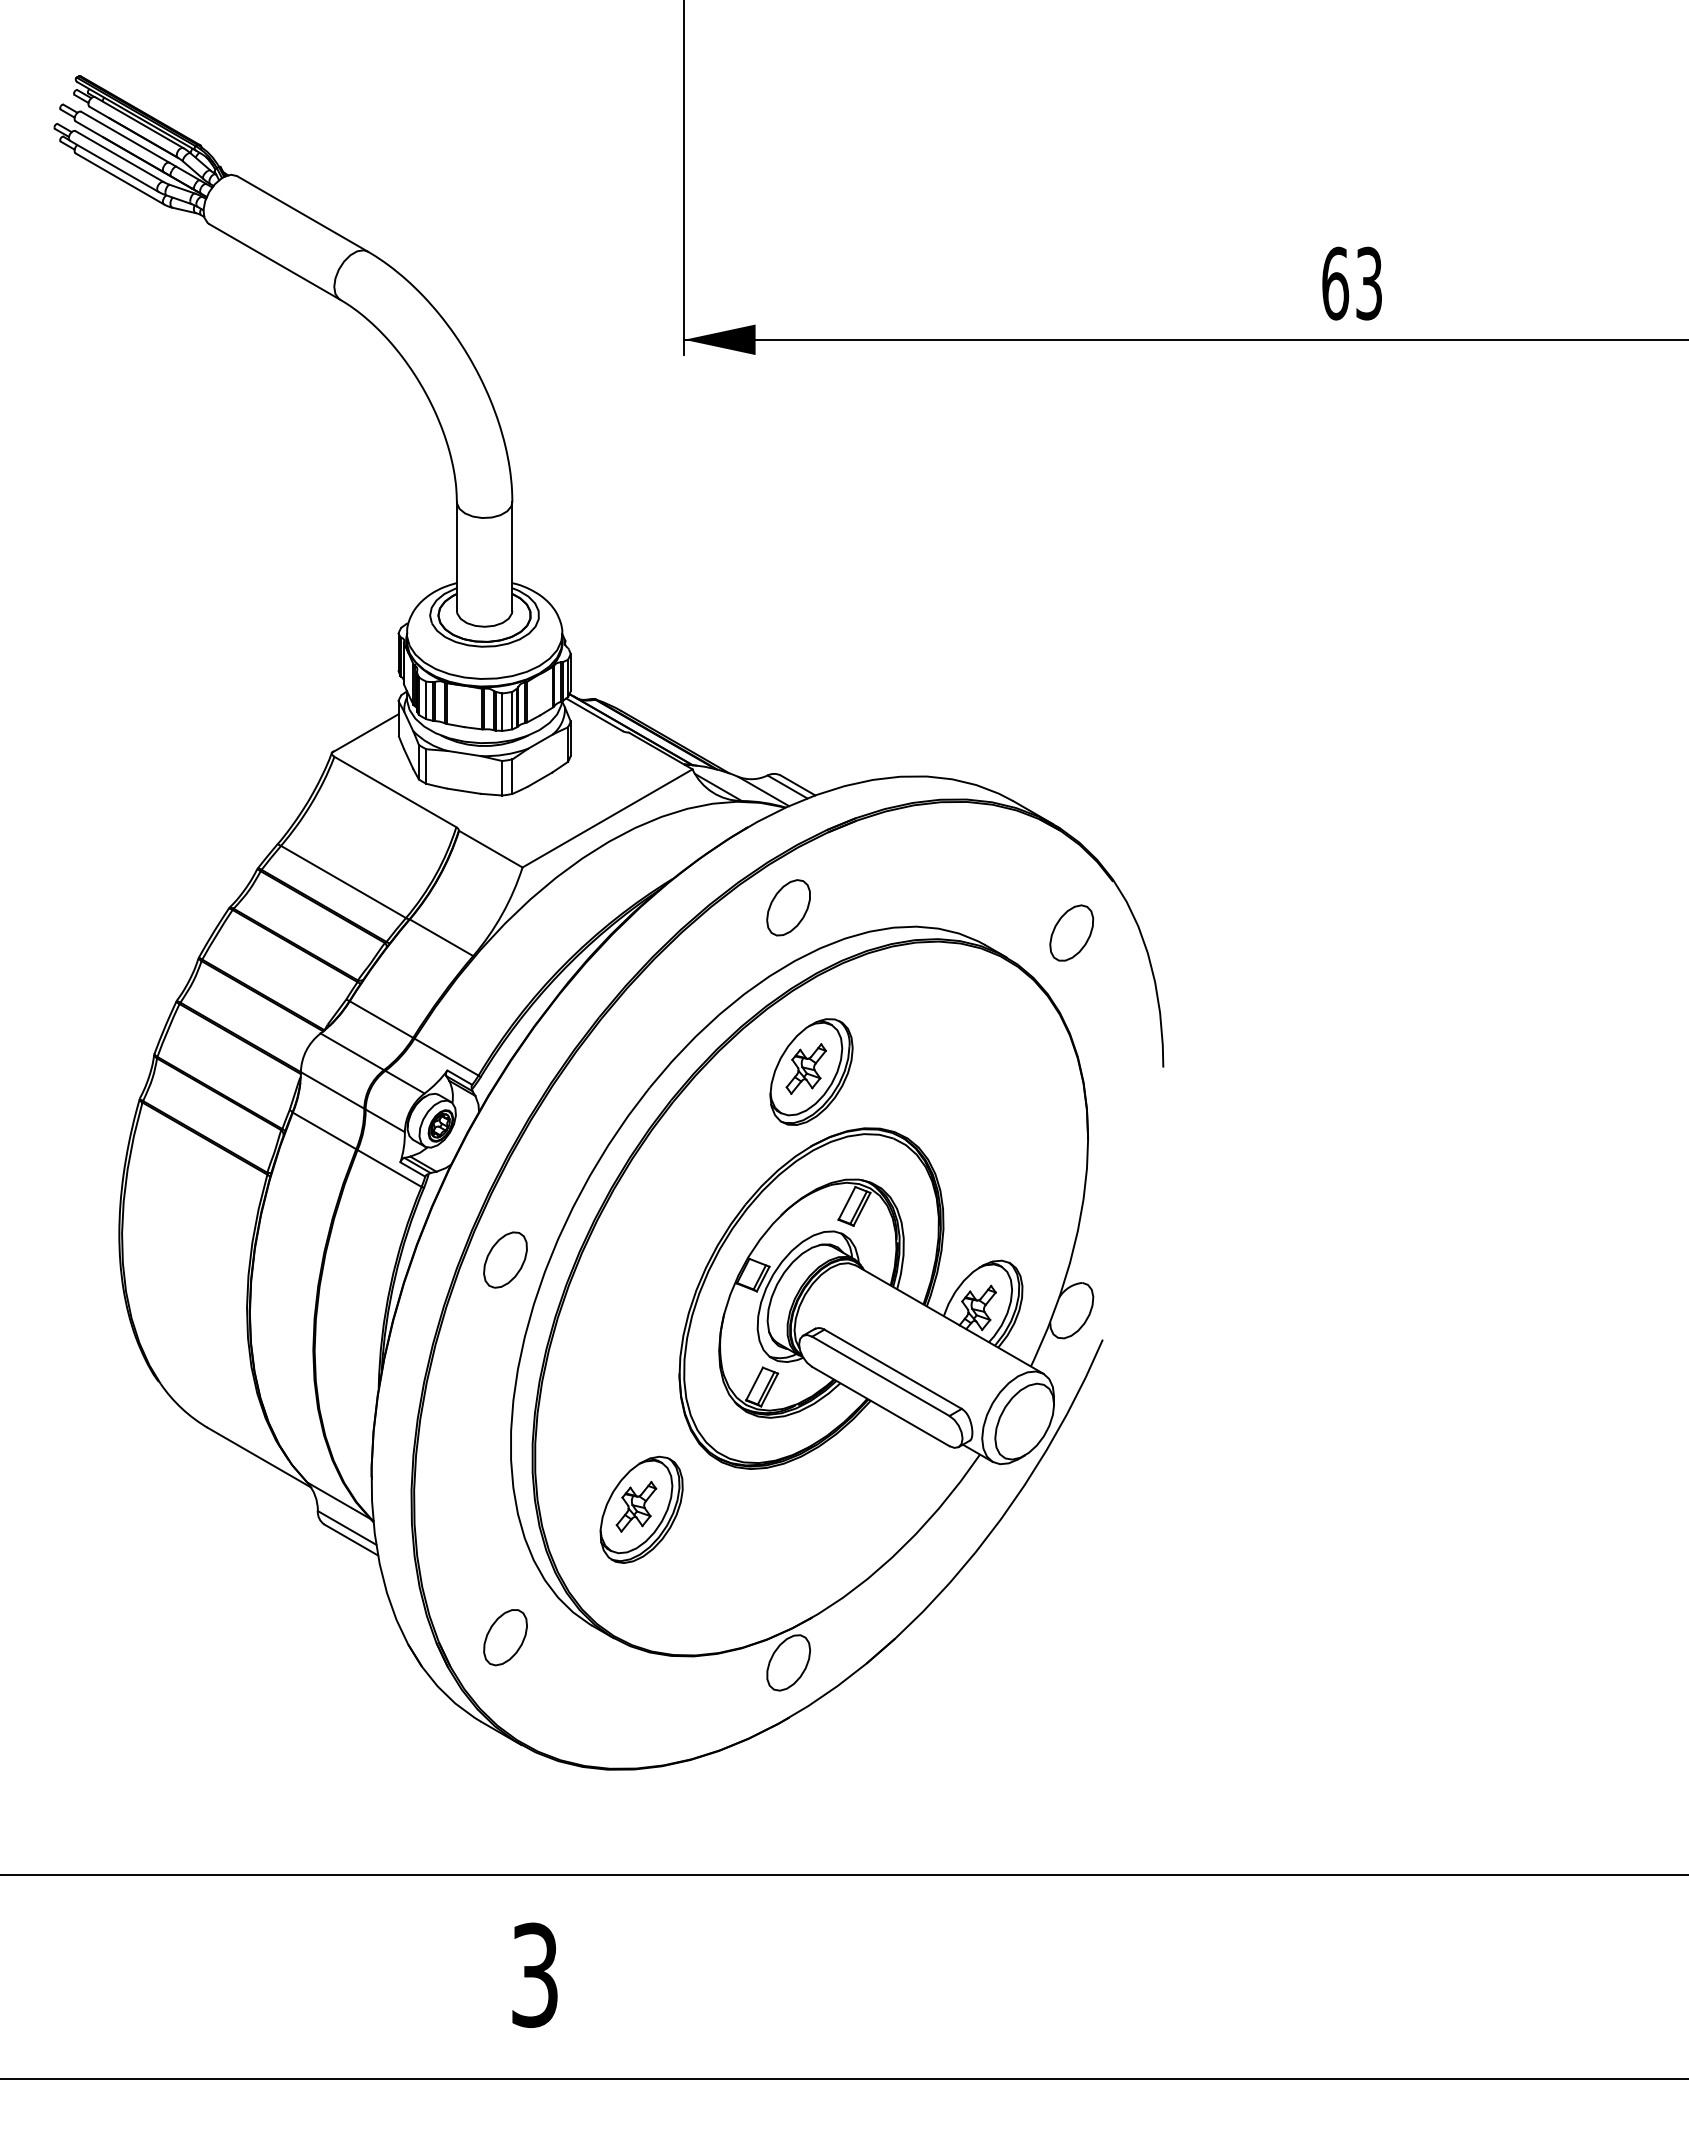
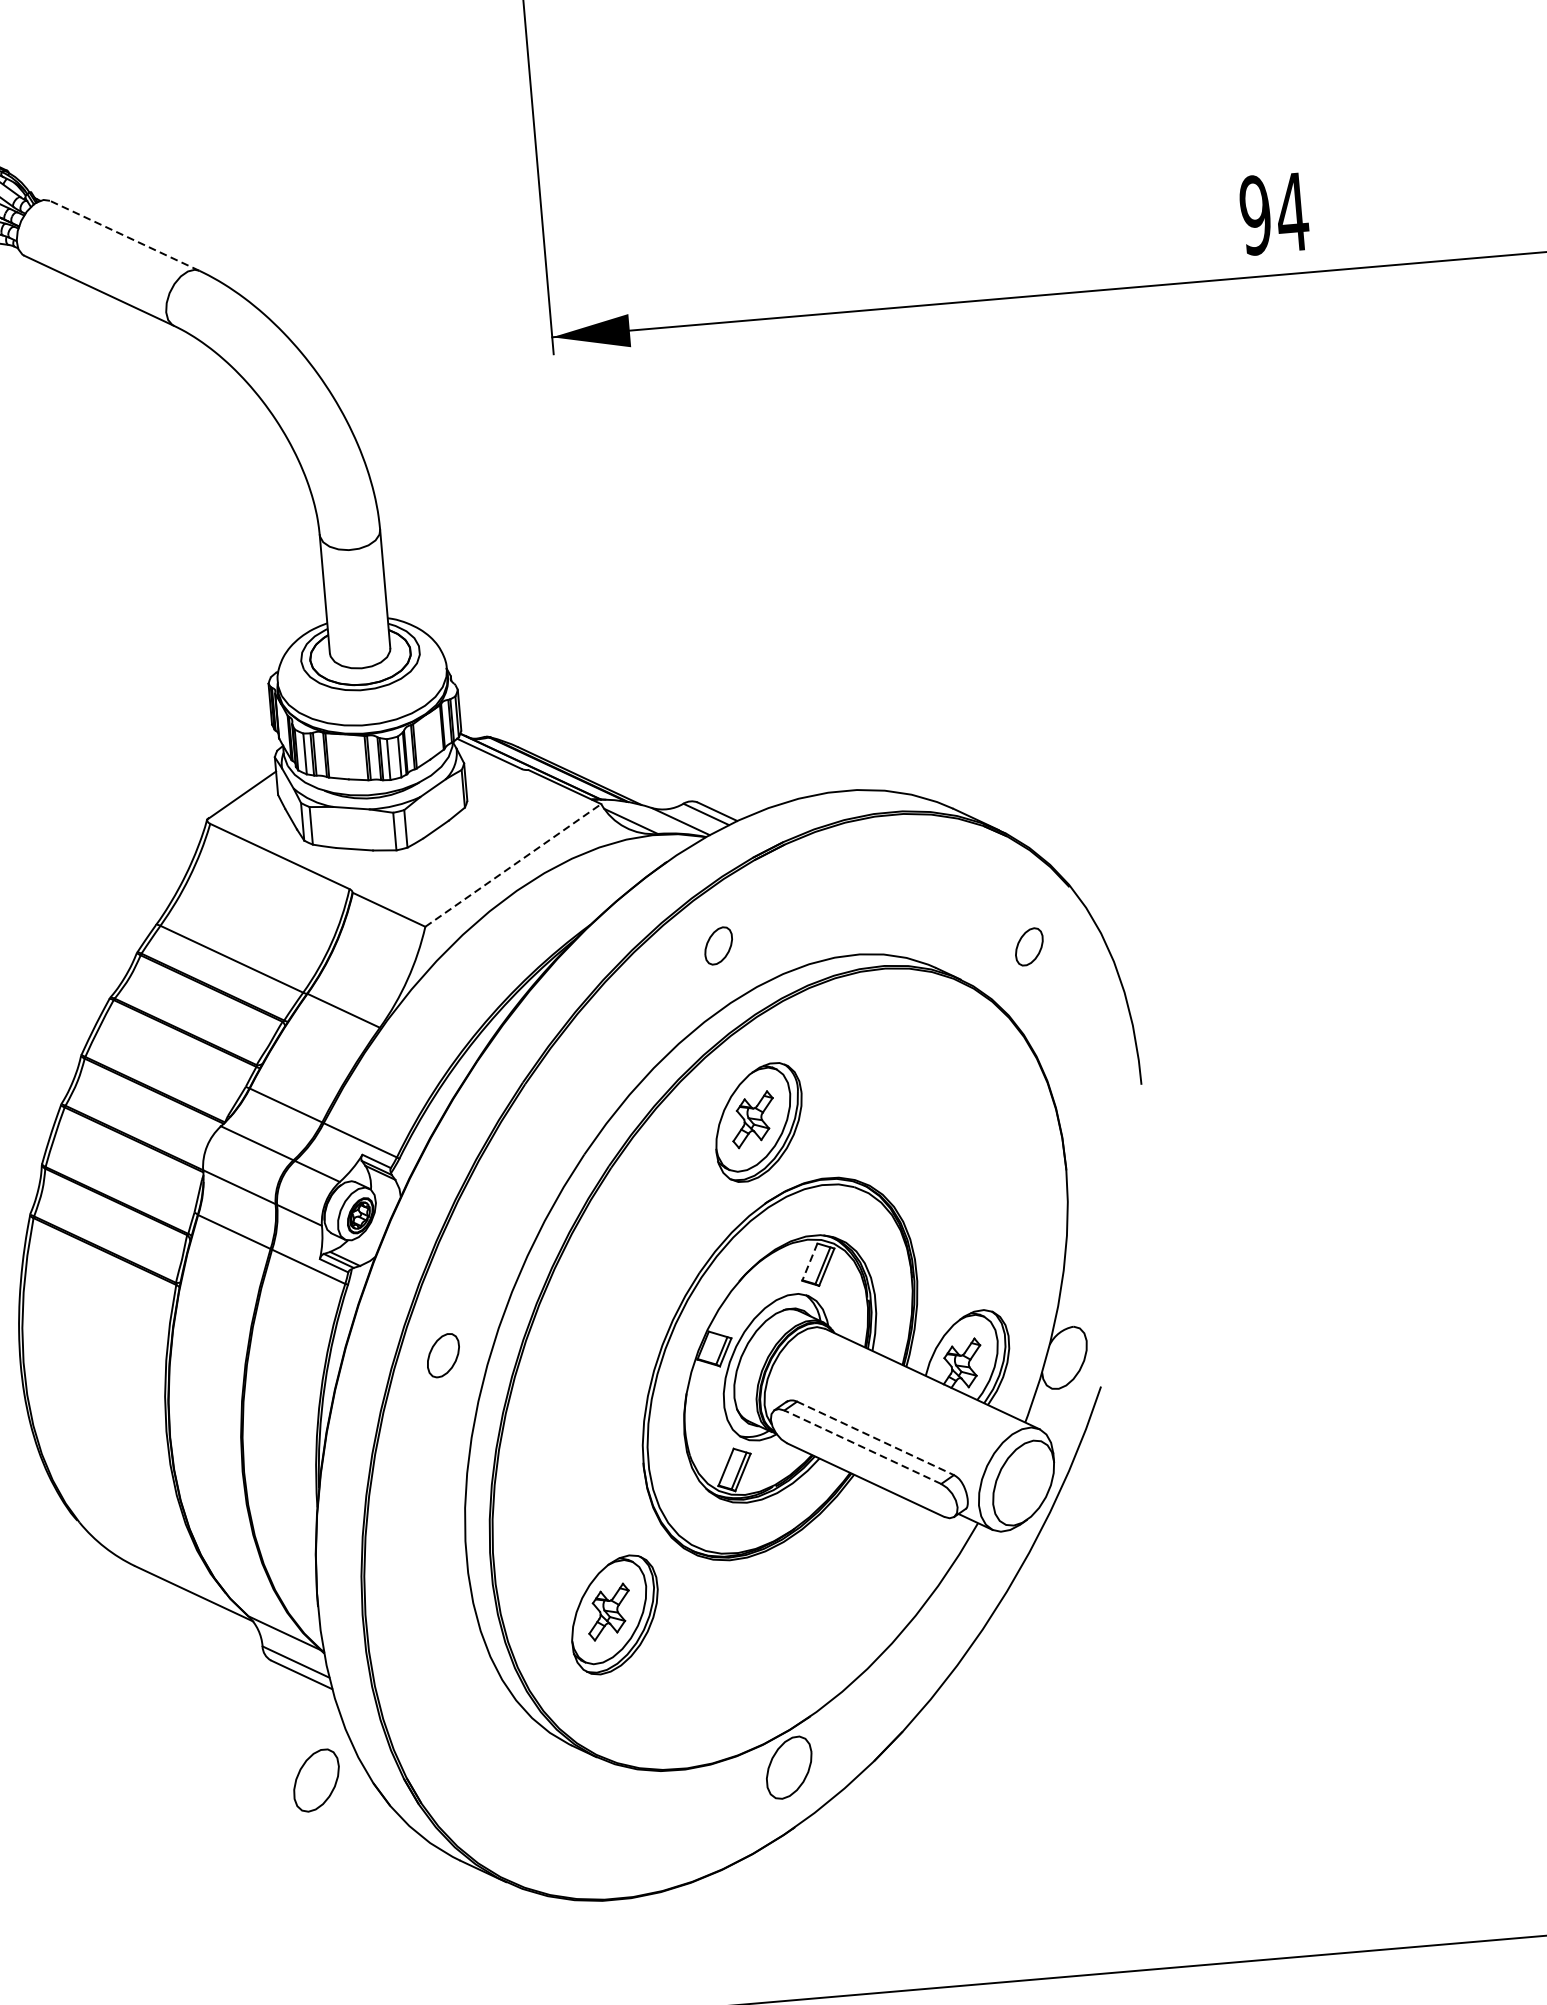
line: (302, 213) -> (124, 235), solid -> dashed
text: (1352, 283) -> (1274, 213), 63 -> 94
line: (607, 818) -> (513, 865), solid -> dashed
part: (788, 907) -> (718, 945), size x0.6
part: (1071, 932) -> (1028, 946), size x0.6
line: (846, 1203) -> (809, 1262), solid -> dashed
part: (505, 1259) -> (443, 1355), size x0.7
line: (893, 1369) -> (875, 1438), solid -> dashed
line: (880, 1376) -> (862, 1447), solid -> dashed
part: (505, 1637) -> (316, 1780), moved

